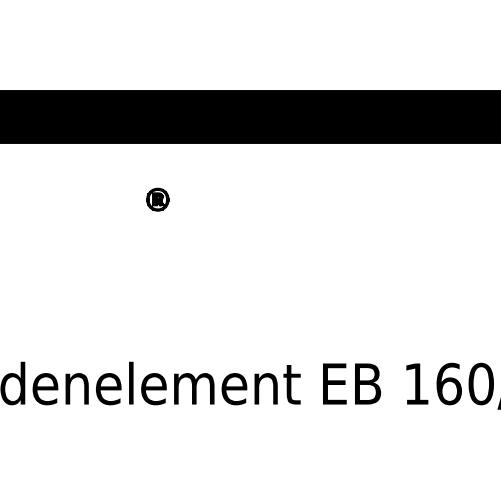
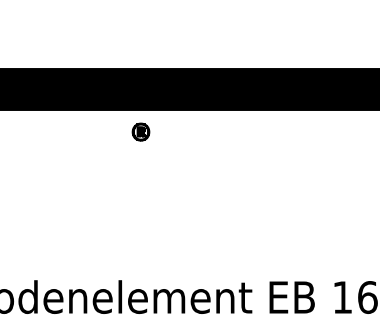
part: (157, 199) -> (140, 131), moved

